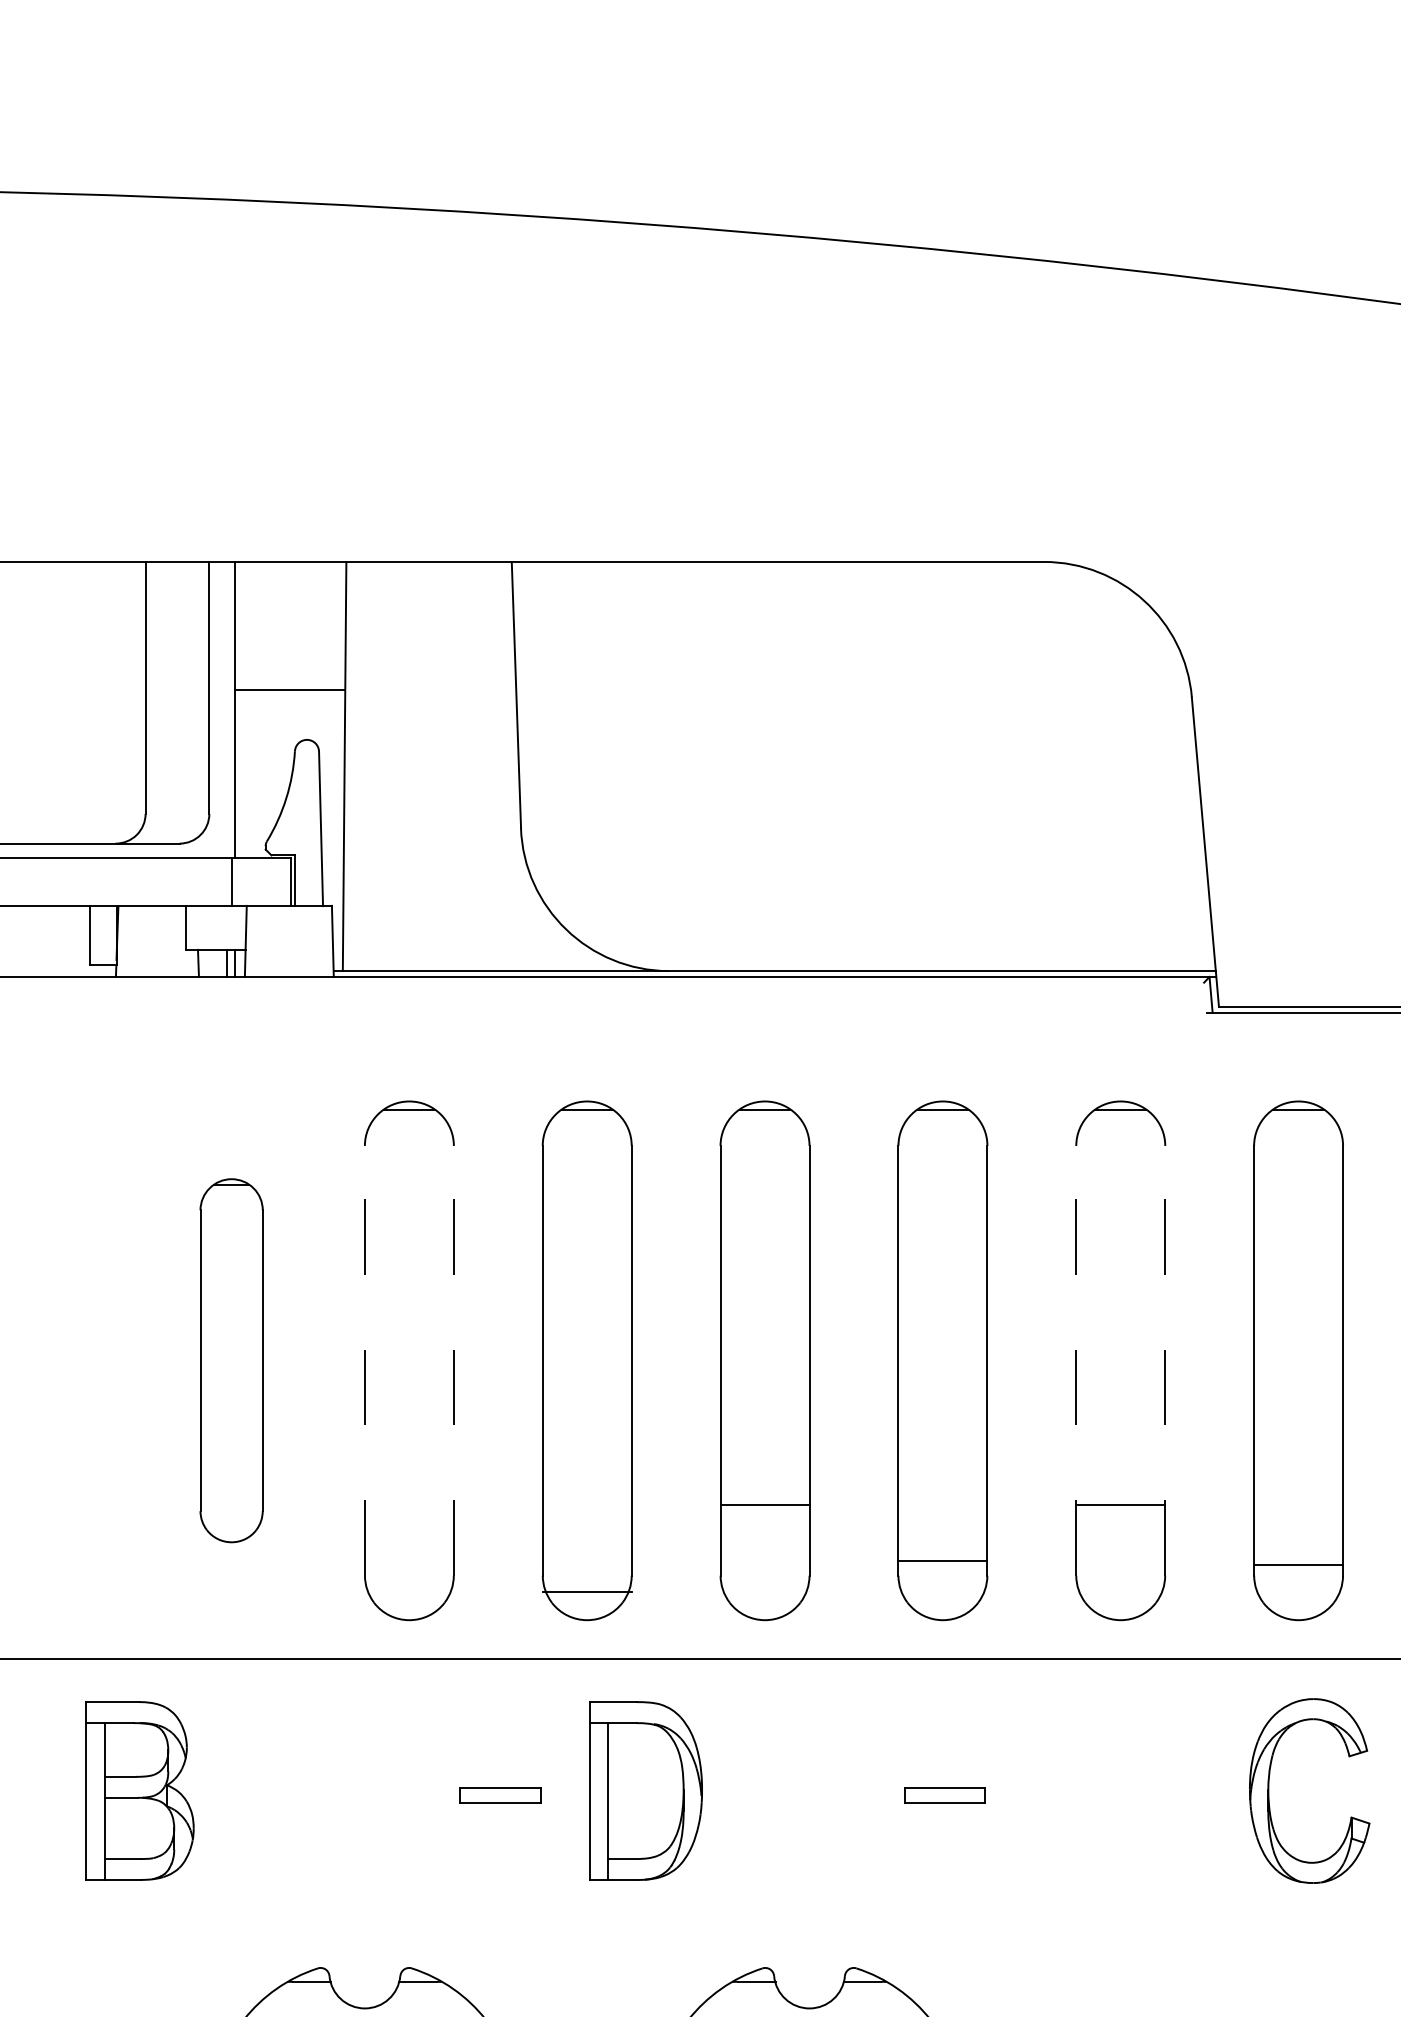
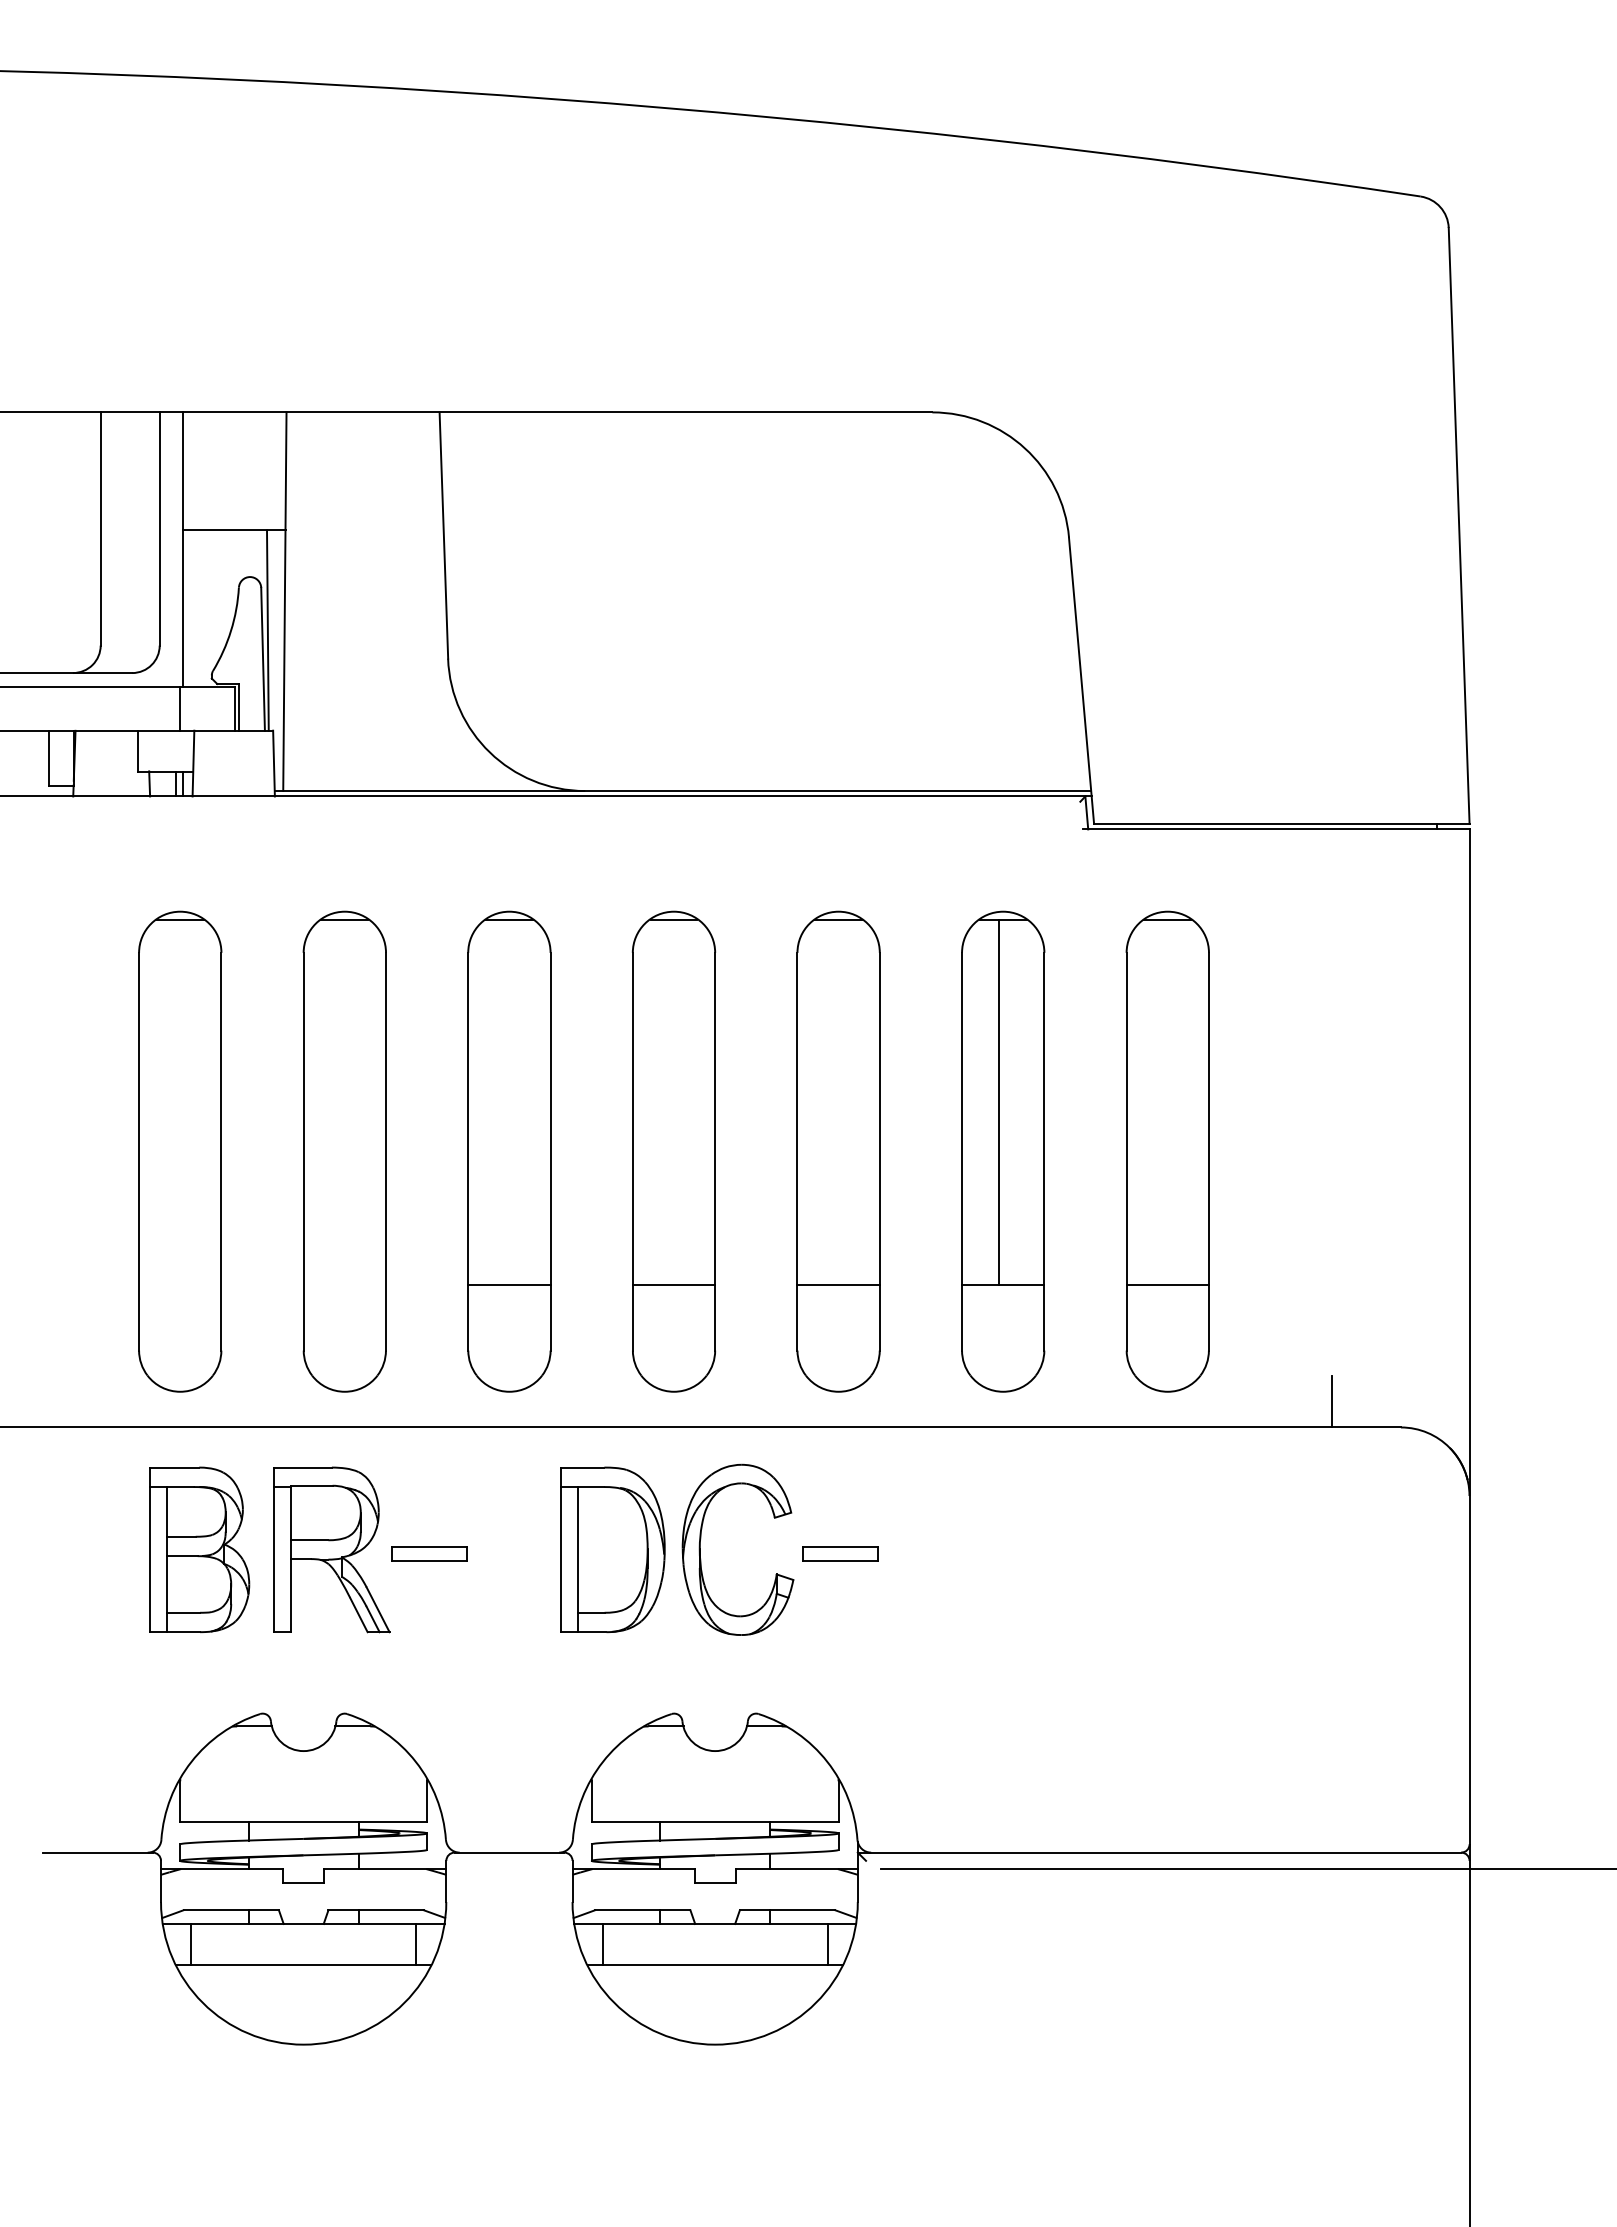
line: (325, 797) -> (267, 630), added
line: (1116, 1306) -> (999, 1101), added
part: (231, 1360) -> (180, 1151), size x1.43
line: (364, 1360) -> (303, 1151), dashed -> solid
line: (454, 1360) -> (386, 1151), dashed -> solid
line: (1076, 1360) -> (962, 1151), dashed -> solid
line: (1165, 1360) -> (1044, 1151), dashed -> solid
line: (942, 1560) -> (838, 1284), moved
line: (1298, 1564) -> (1167, 1284), moved
line: (587, 1591) -> (509, 1284), moved
part: (139, 1790) -> (199, 1549), moved
part: (394, 1790) -> (331, 1549), added
part: (645, 1790) -> (612, 1549), moved
part: (1269, 1790) -> (700, 1549), moved

